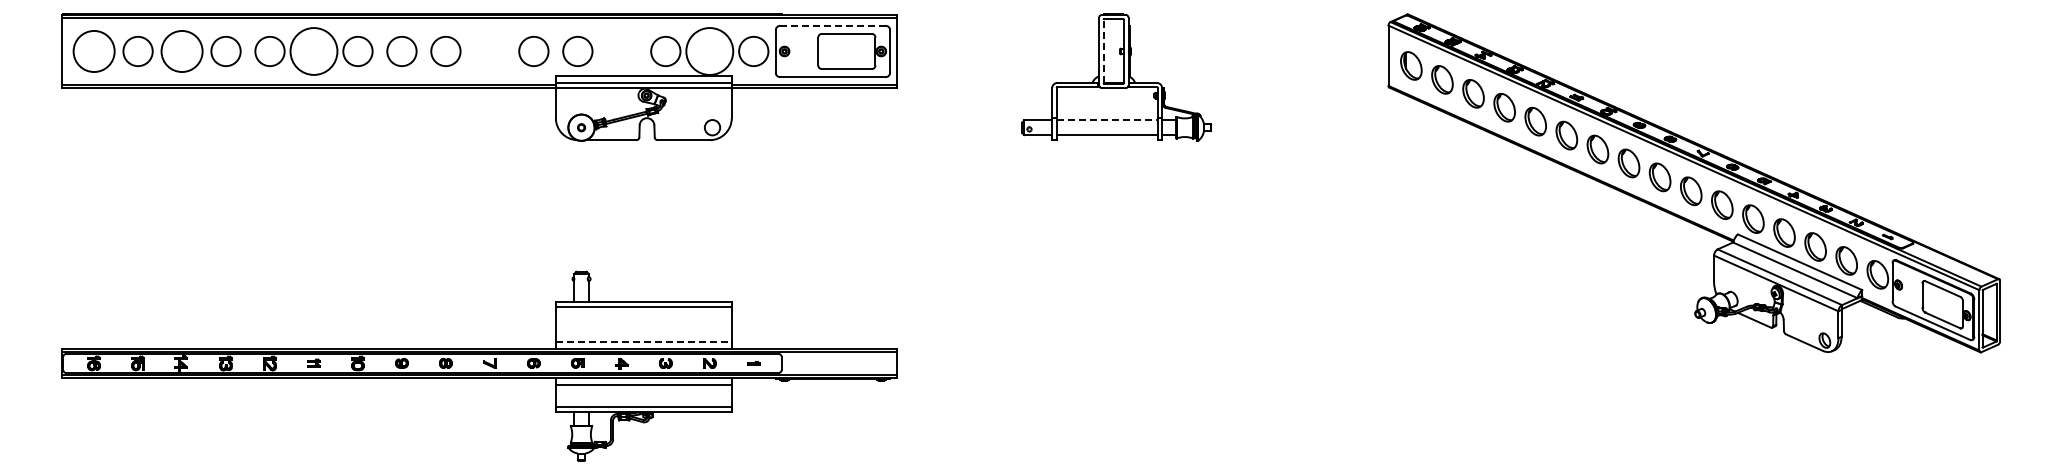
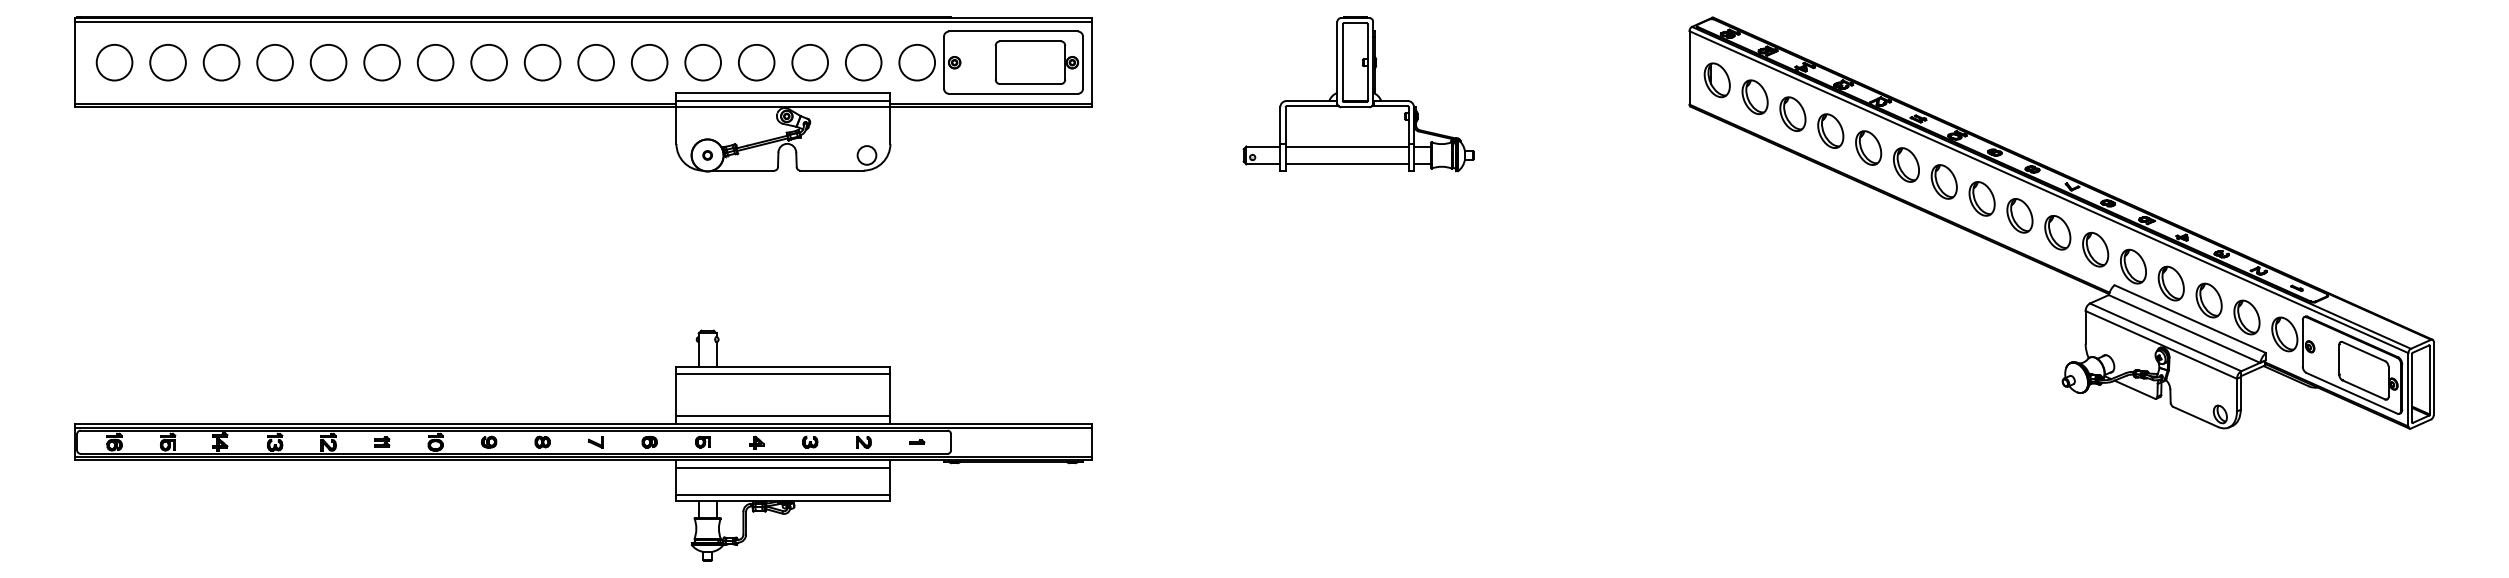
line: (832, 25) -> (1012, 31), dashed -> solid
circle: (93, 51) -> (113, 62), size x0.71
circle: (181, 51) -> (220, 62), size x0.71
circle: (313, 51) -> (381, 62), size x0.62
circle: (489, 51) -> (595, 62), added
circle: (621, 51) -> (756, 62), added
circle: (709, 51) -> (863, 62), size x0.62
line: (1103, 51) -> (1342, 62), dashed -> solid
line: (1107, 120) -> (1347, 146), dashed -> solid
line: (643, 342) -> (783, 416), dashed -> solid

